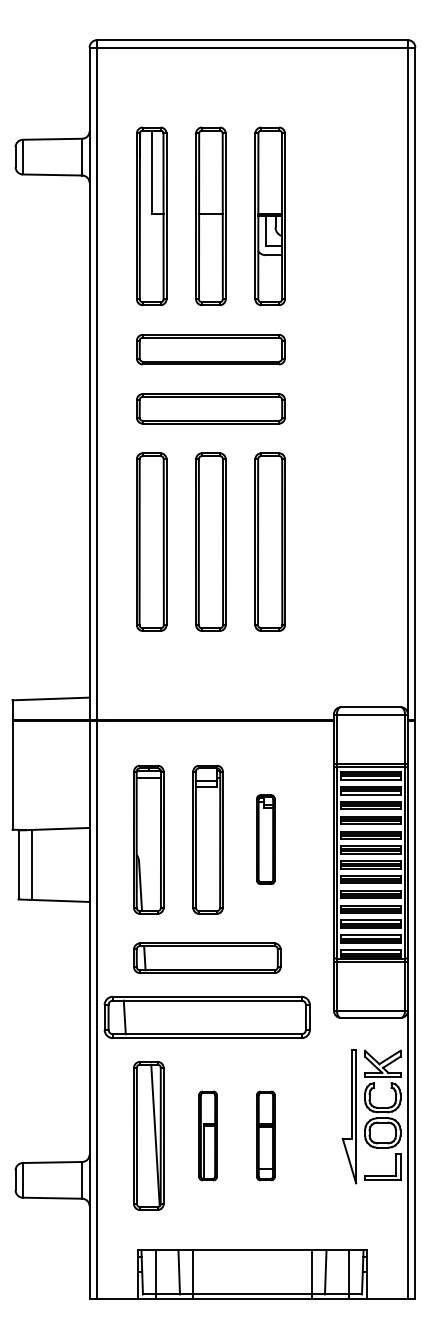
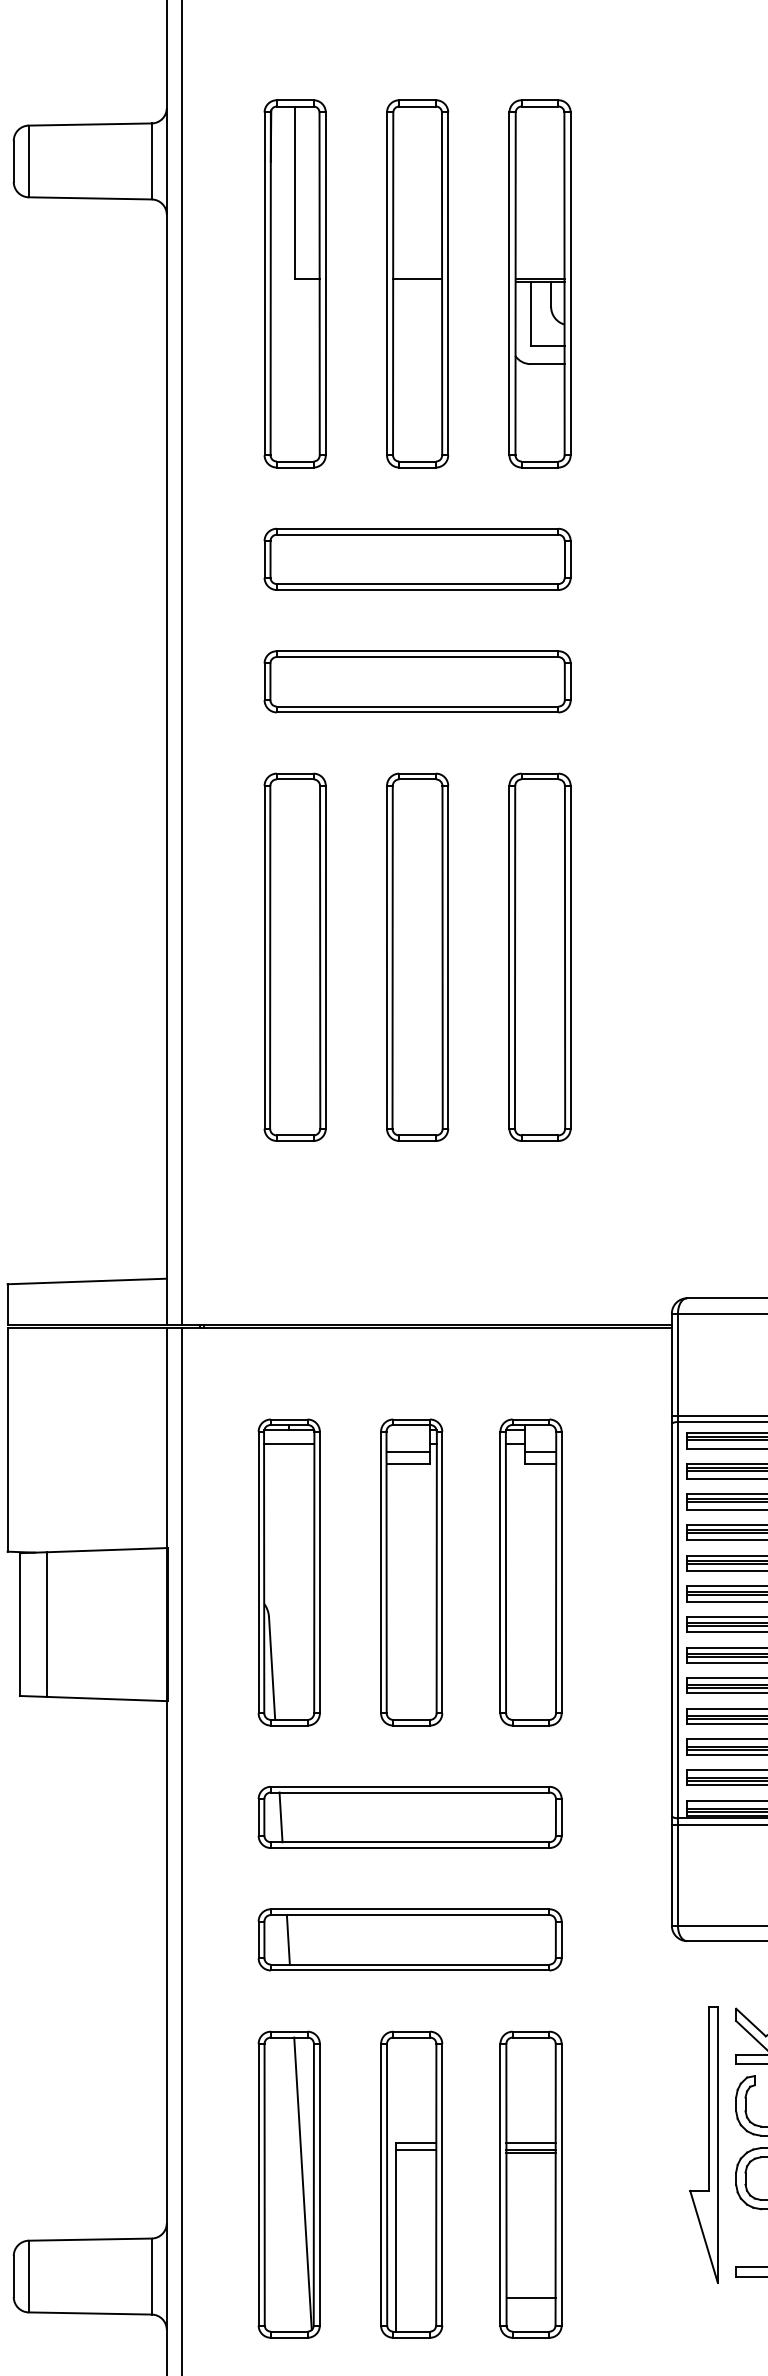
part: (265, 839) -> (530, 1571), size x1.67
part: (207, 1017) -> (410, 1939), size x0.71
part: (207, 1135) -> (410, 2183), size x1.67
part: (265, 1135) -> (530, 2183), size x1.67

